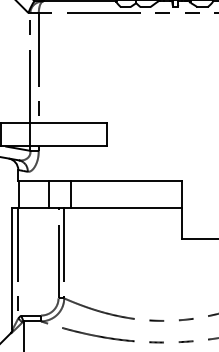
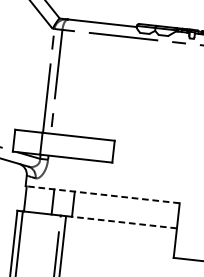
line: (100, 181) -> (103, 195), solid -> dashed
line: (123, 207) -> (121, 221), solid -> dashed

